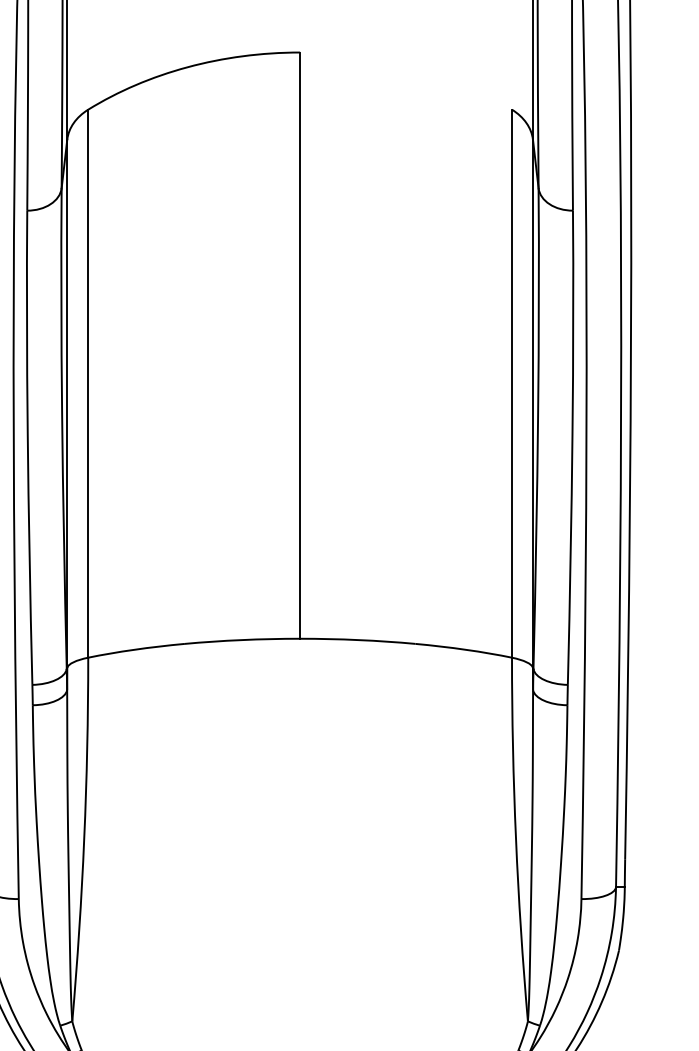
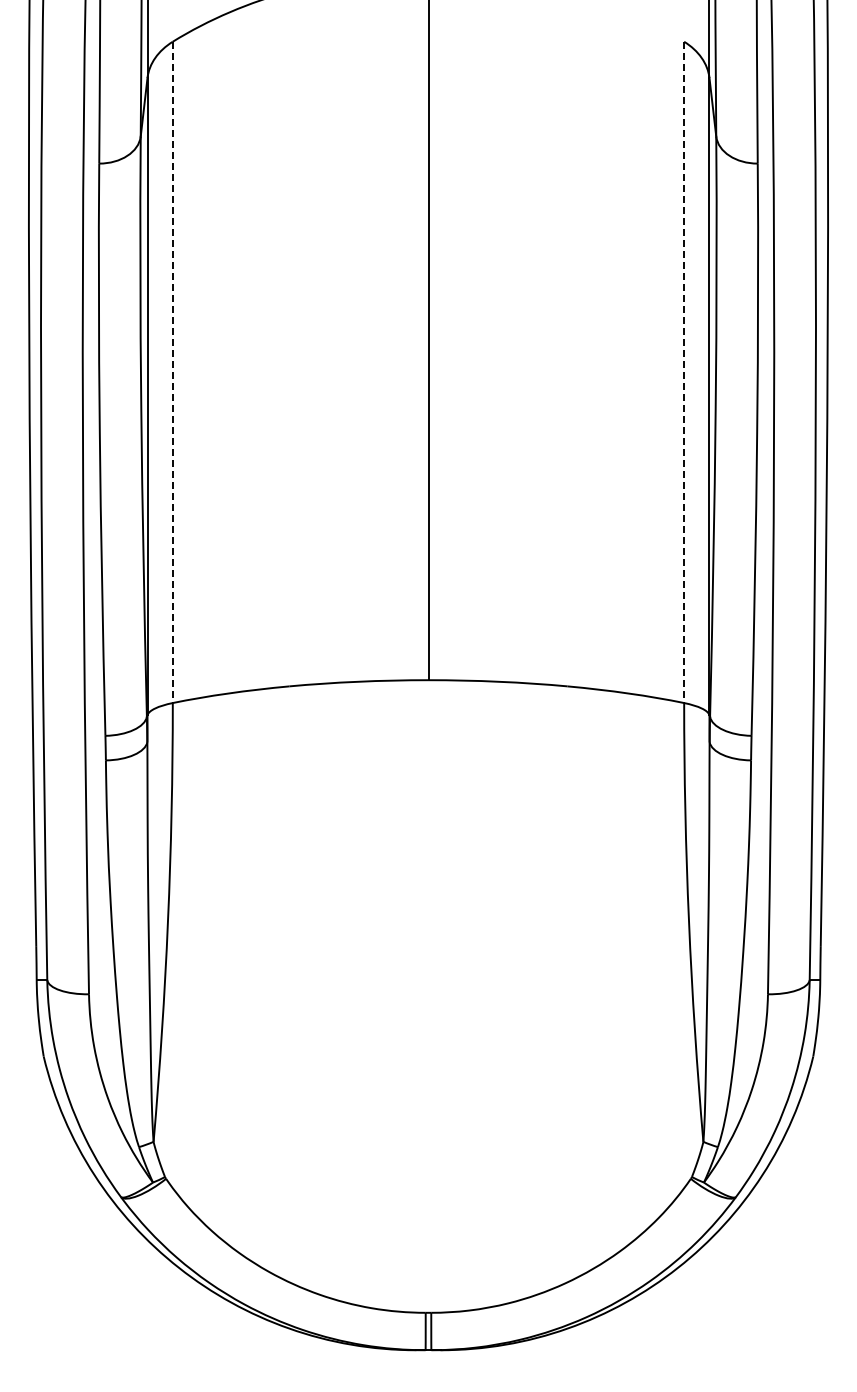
line: (87, 383) -> (172, 372), solid -> dashed
line: (512, 383) -> (684, 372), solid -> dashed

